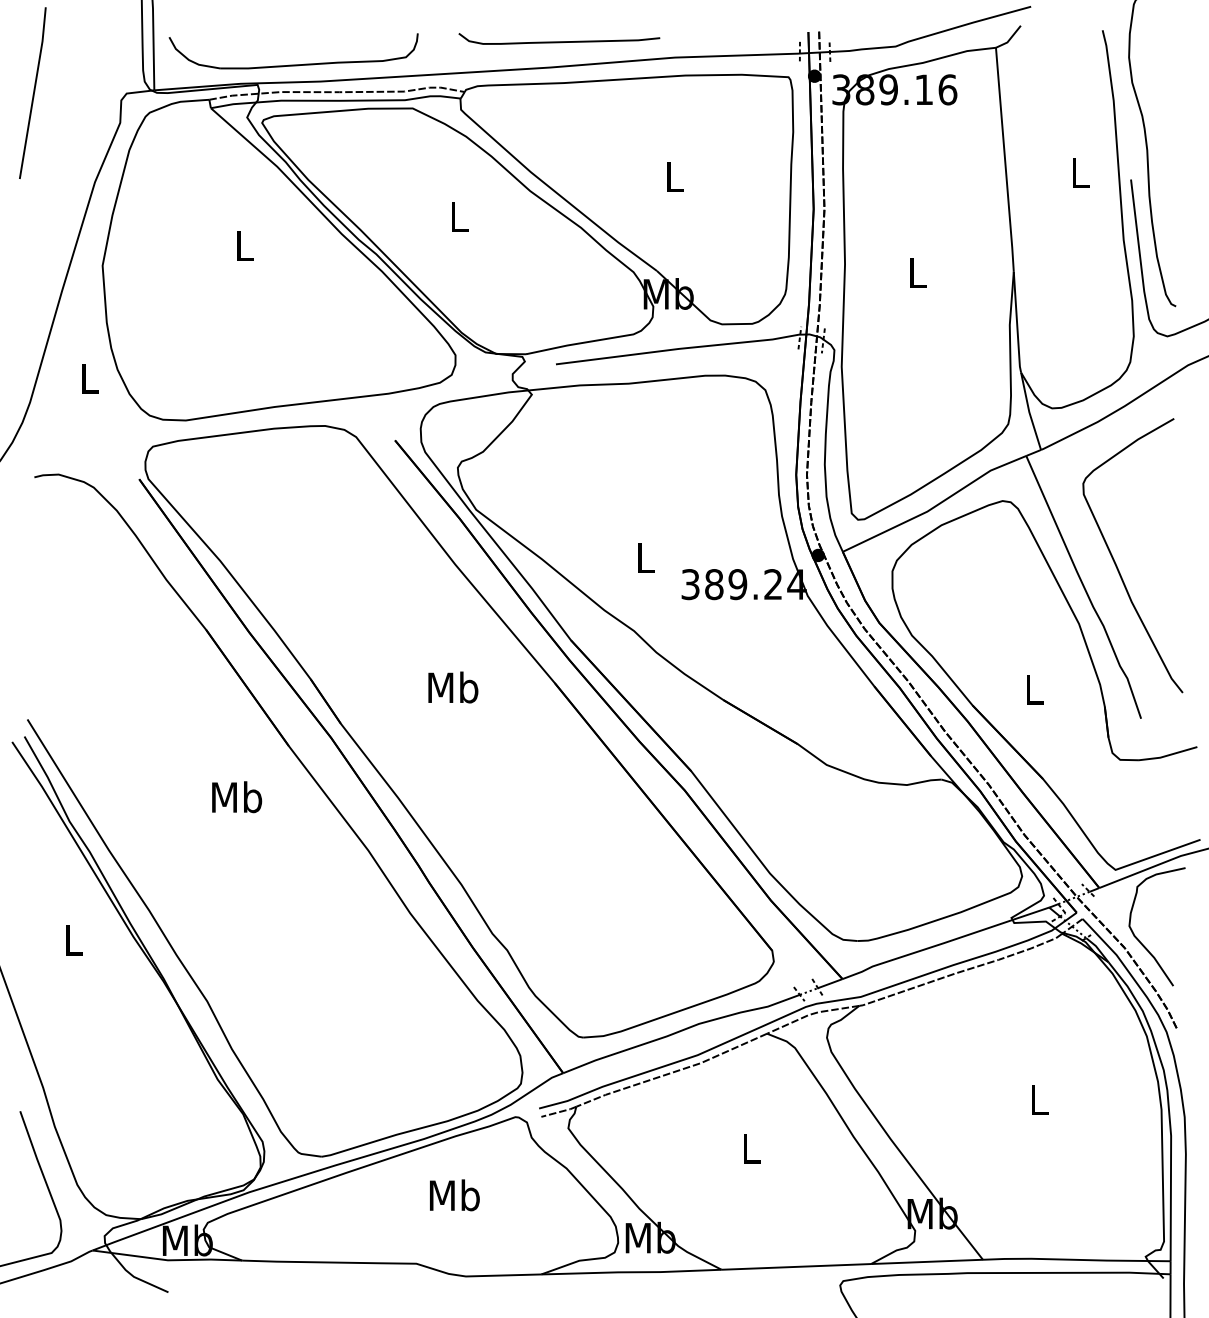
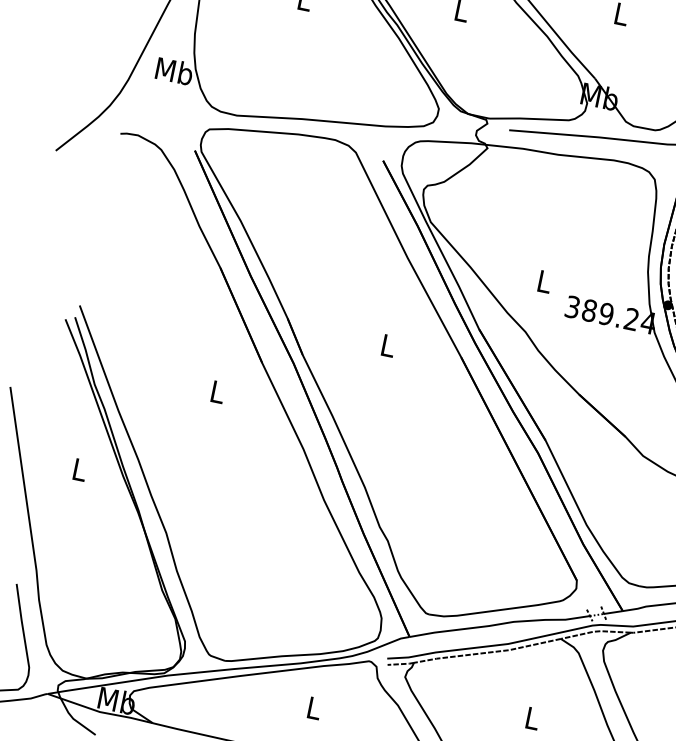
text: (89, 378) -> (174, 71), L -> Mb
text: (453, 687) -> (388, 345), Mb -> L
text: (237, 797) -> (218, 392), Mb -> L
text: (454, 1195) -> (314, 708), Mb -> L

